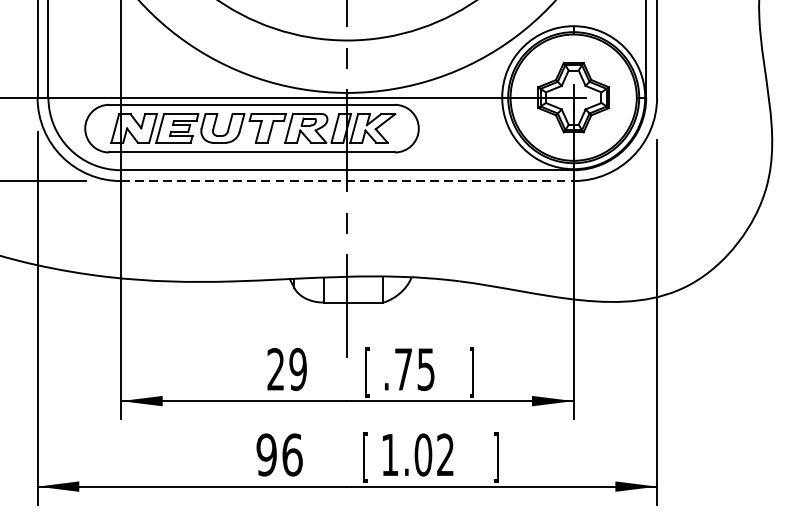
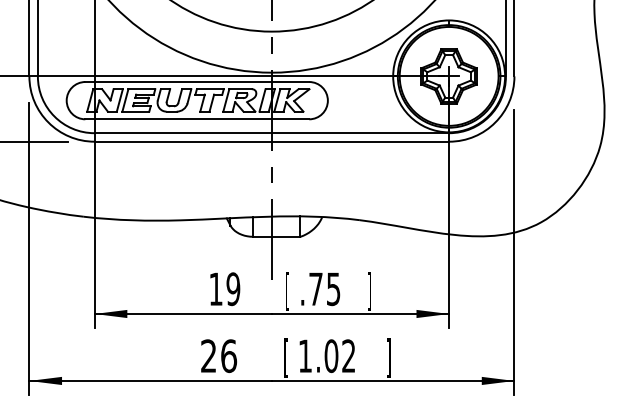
line: (348, 180) -> (272, 141), dashed -> solid
text: (275, 368) -> (215, 288), 29 -> 19
text: (266, 455) -> (208, 356), 96 -> 26

